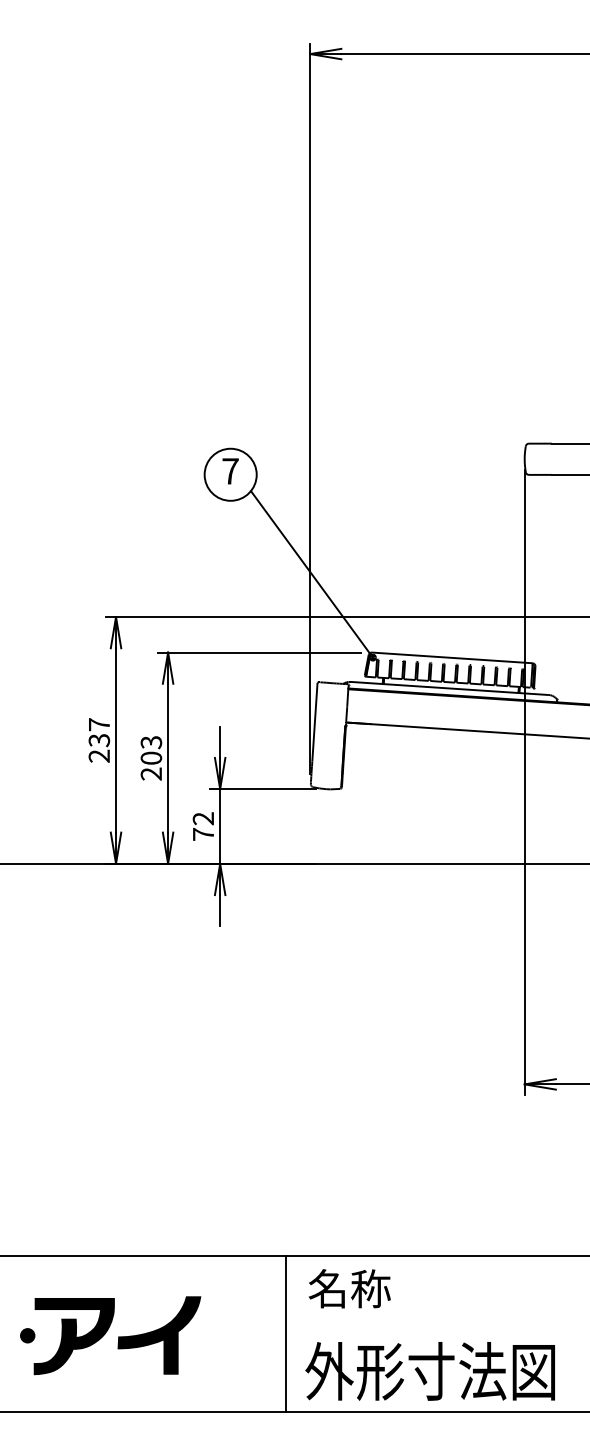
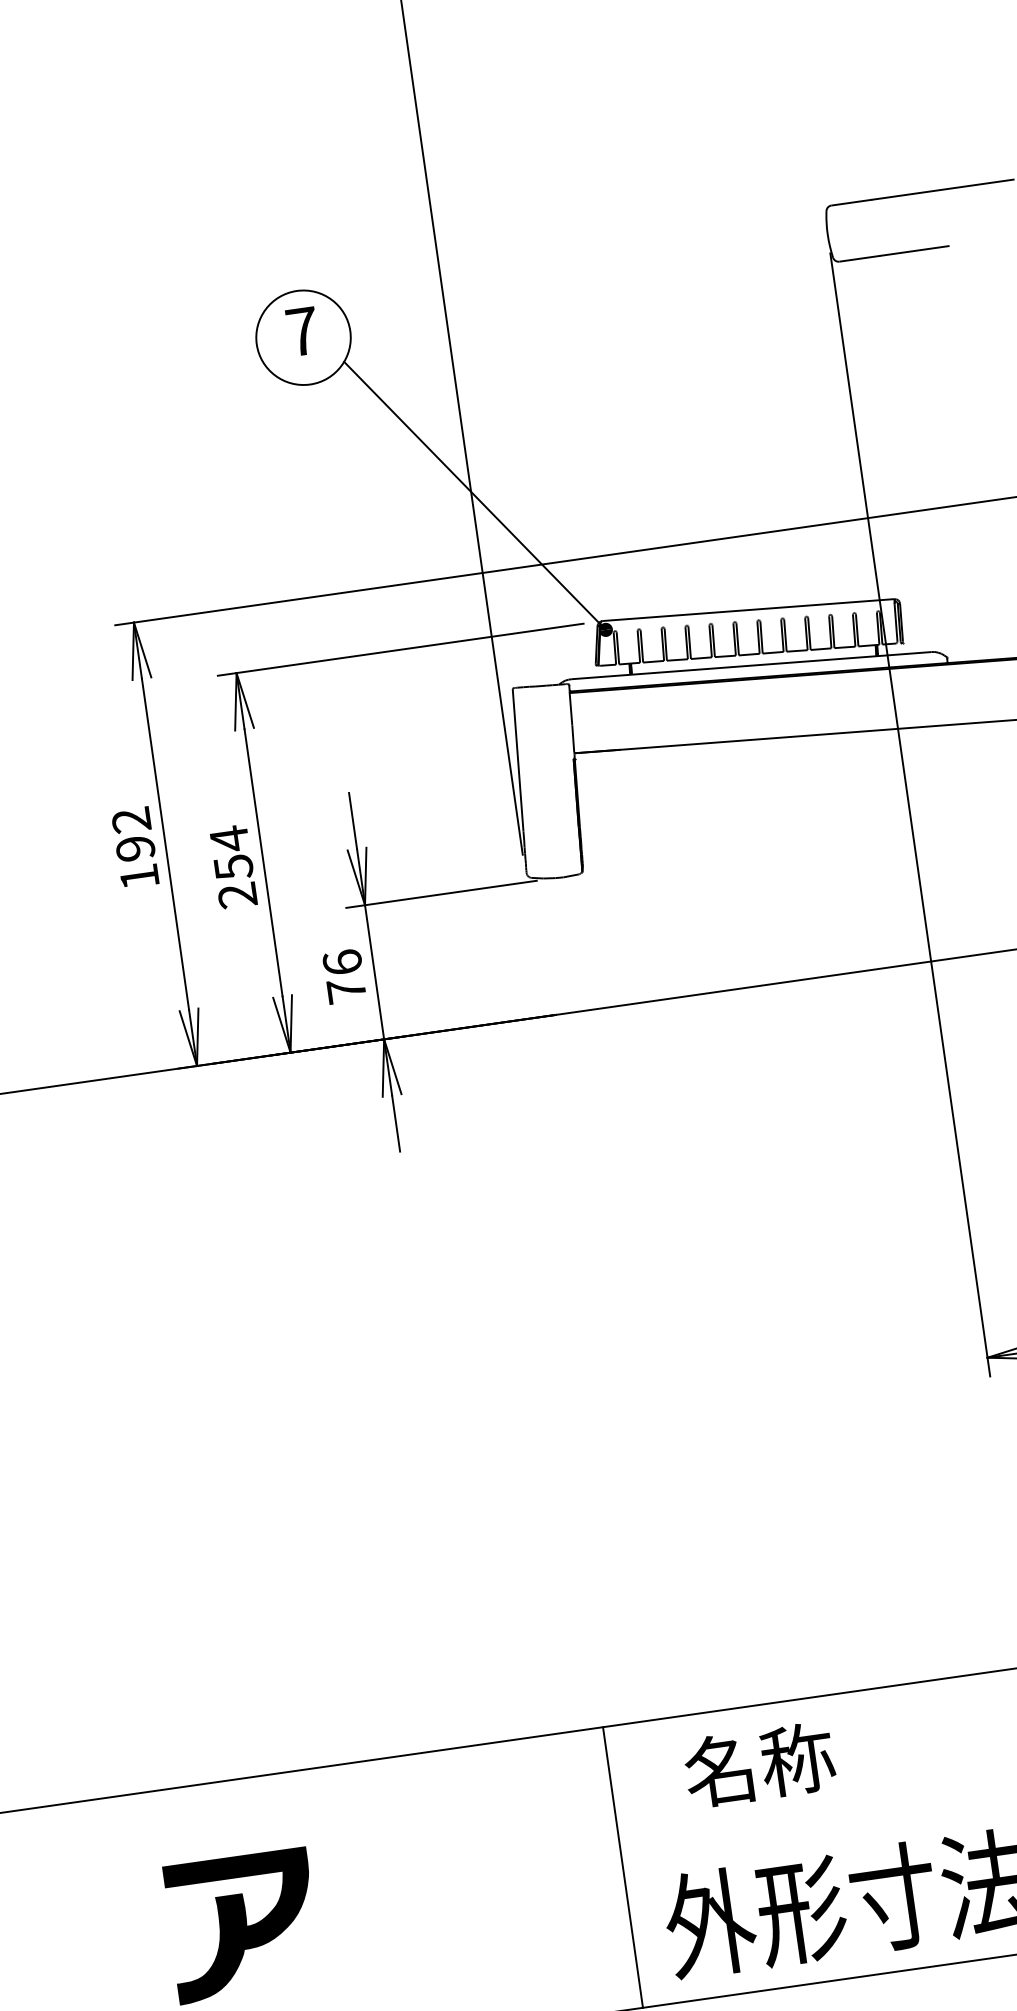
text: (98, 740) -> (134, 848), 237 -> 192
text: (151, 750) -> (231, 853), 203 -> 254
text: (203, 818) -> (342, 962), 72 -> 76
text: (349, 1288) -> (759, 1764), moved
fill: (27, 1335) -> (158, 1935), removed
part: (159, 1335) -> (395, 1902), removed

